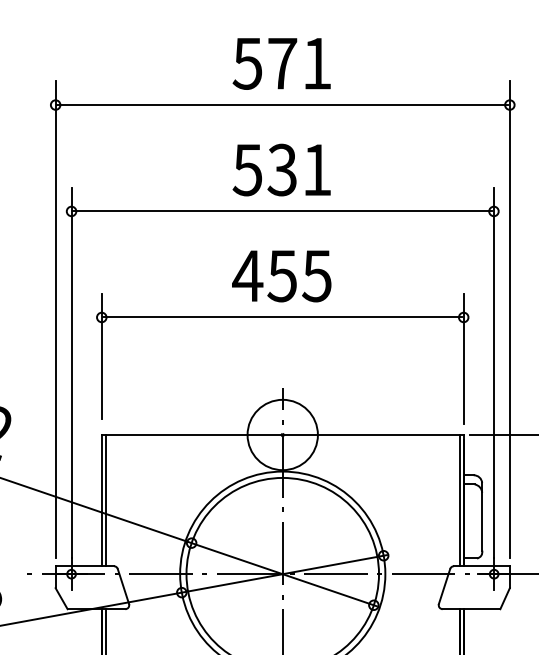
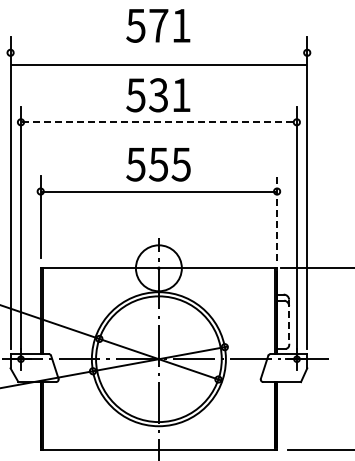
line: (282, 104) -> (158, 64), moved
line: (282, 211) -> (158, 122), solid -> dashed
text: (246, 276) -> (135, 164), 455 -> 555
line: (464, 358) -> (277, 218), solid -> dashed
line: (482, 517) -> (289, 322), solid -> dashed

